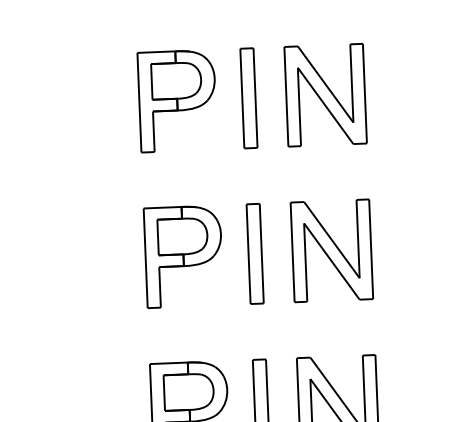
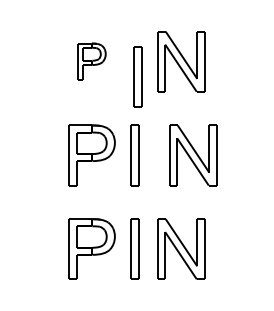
part: (248, 97) -> (137, 76), moved
part: (176, 100) -> (91, 61), size x0.6
part: (332, 250) -> (193, 155), moved

